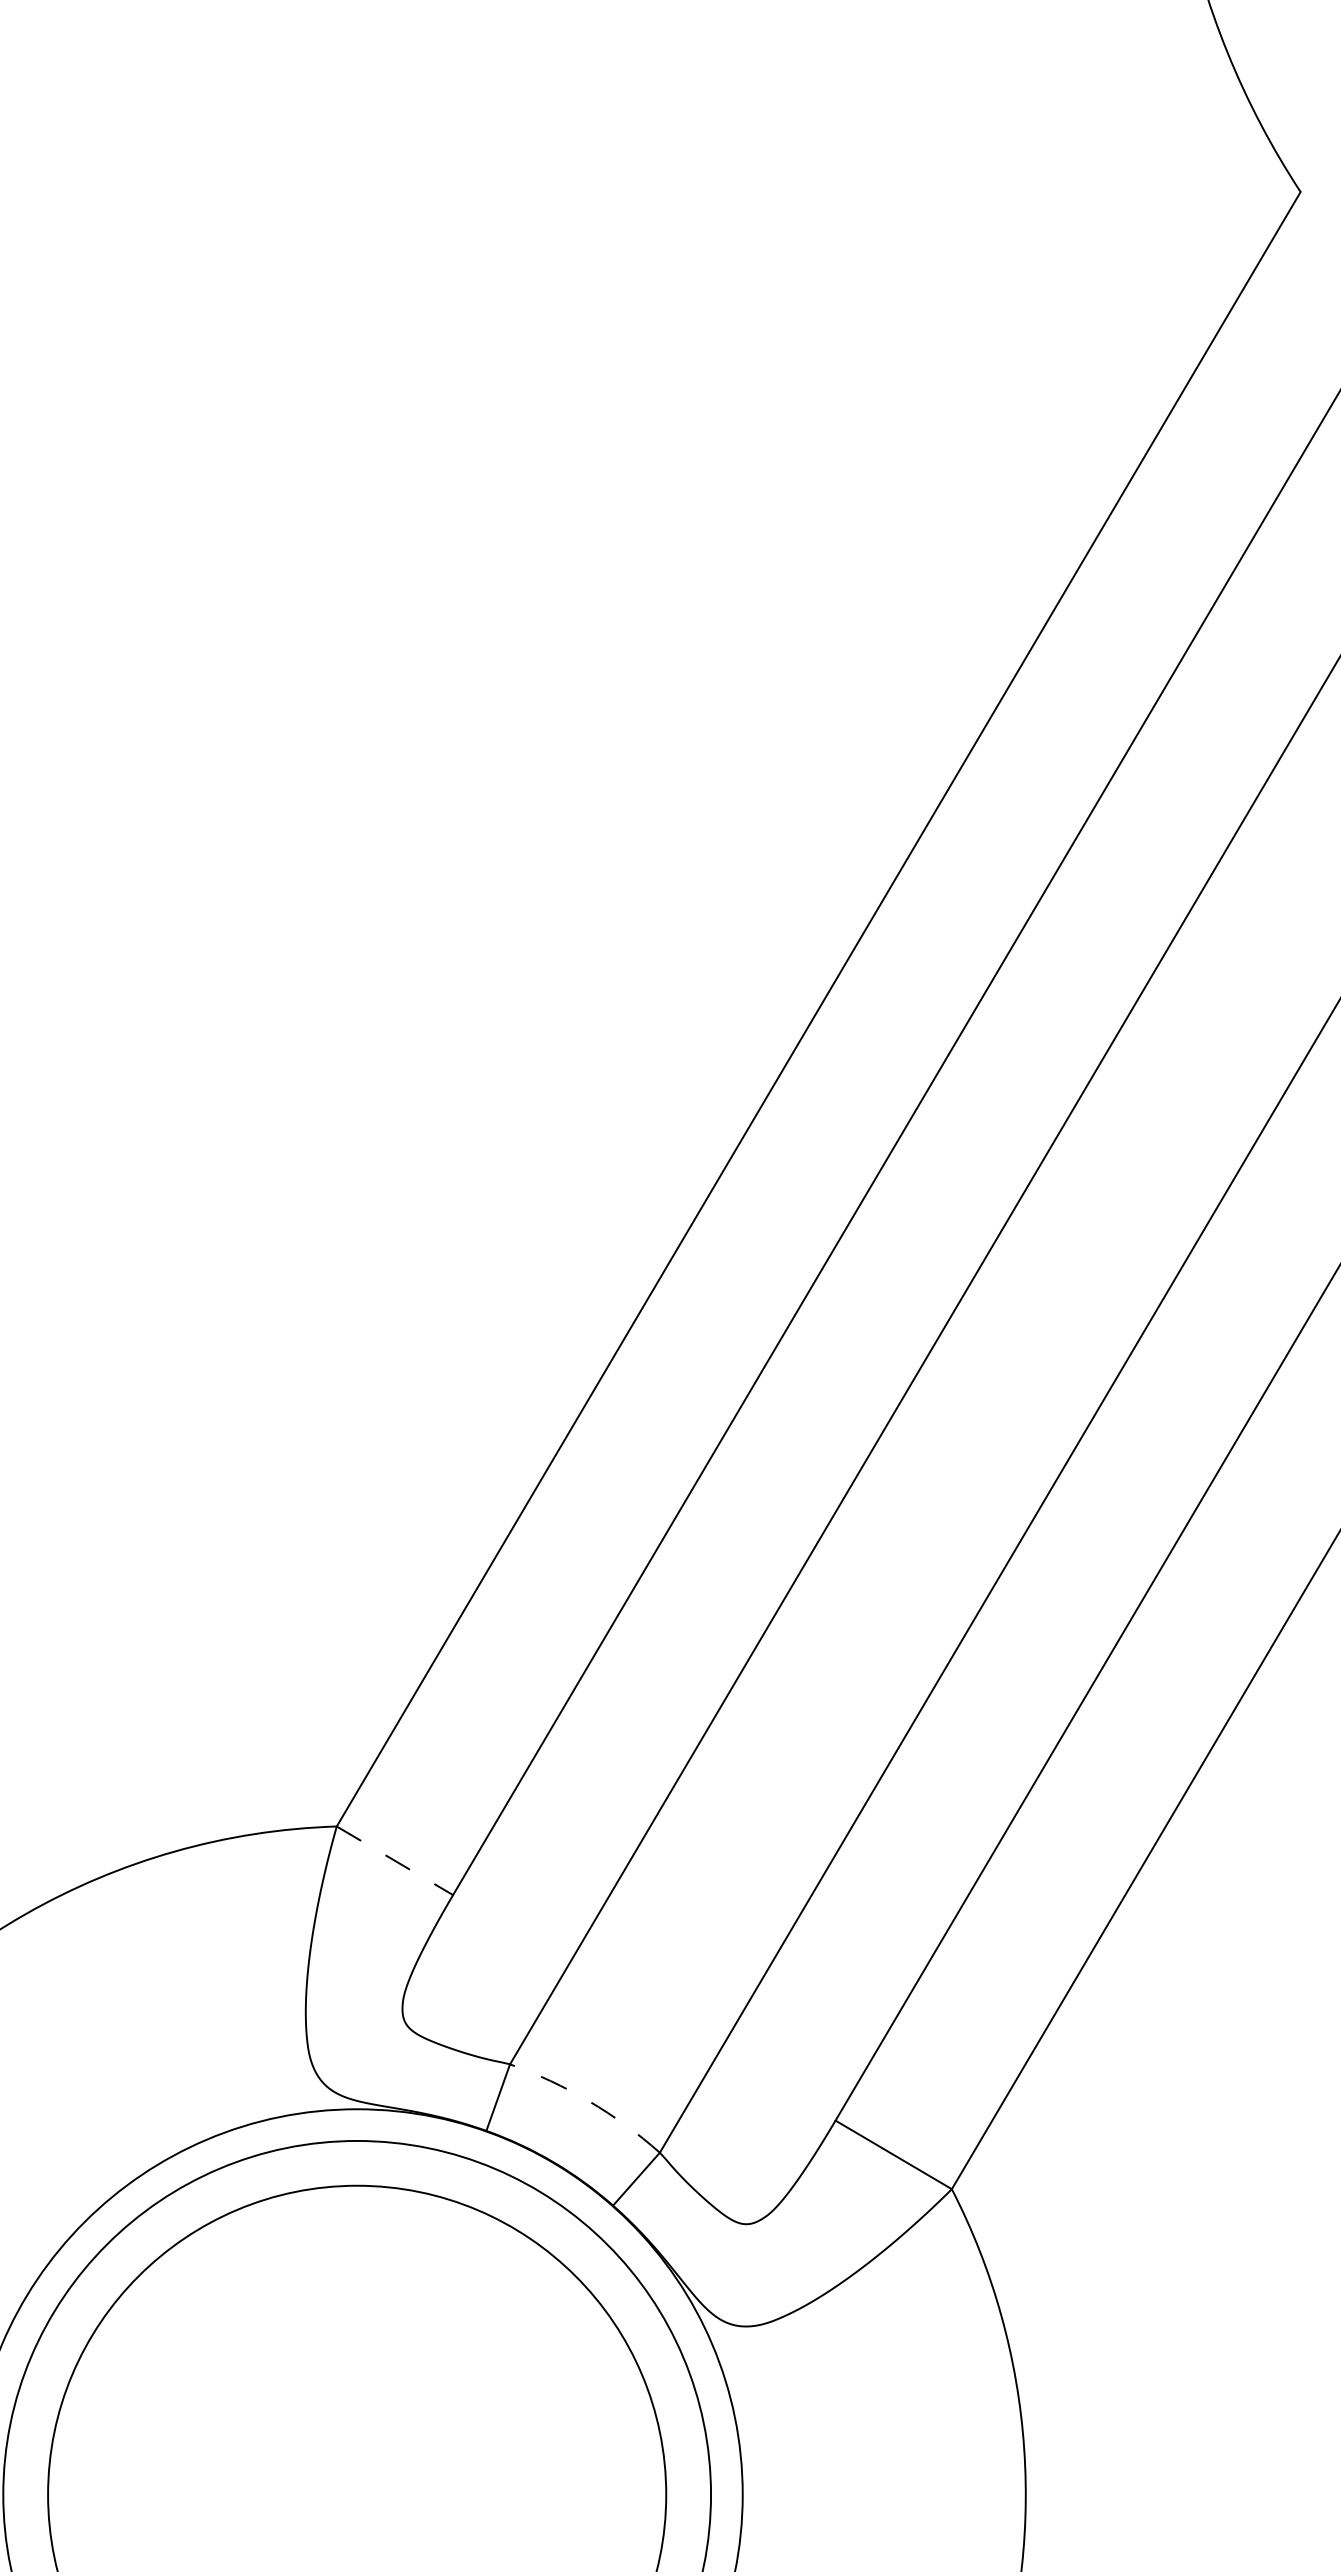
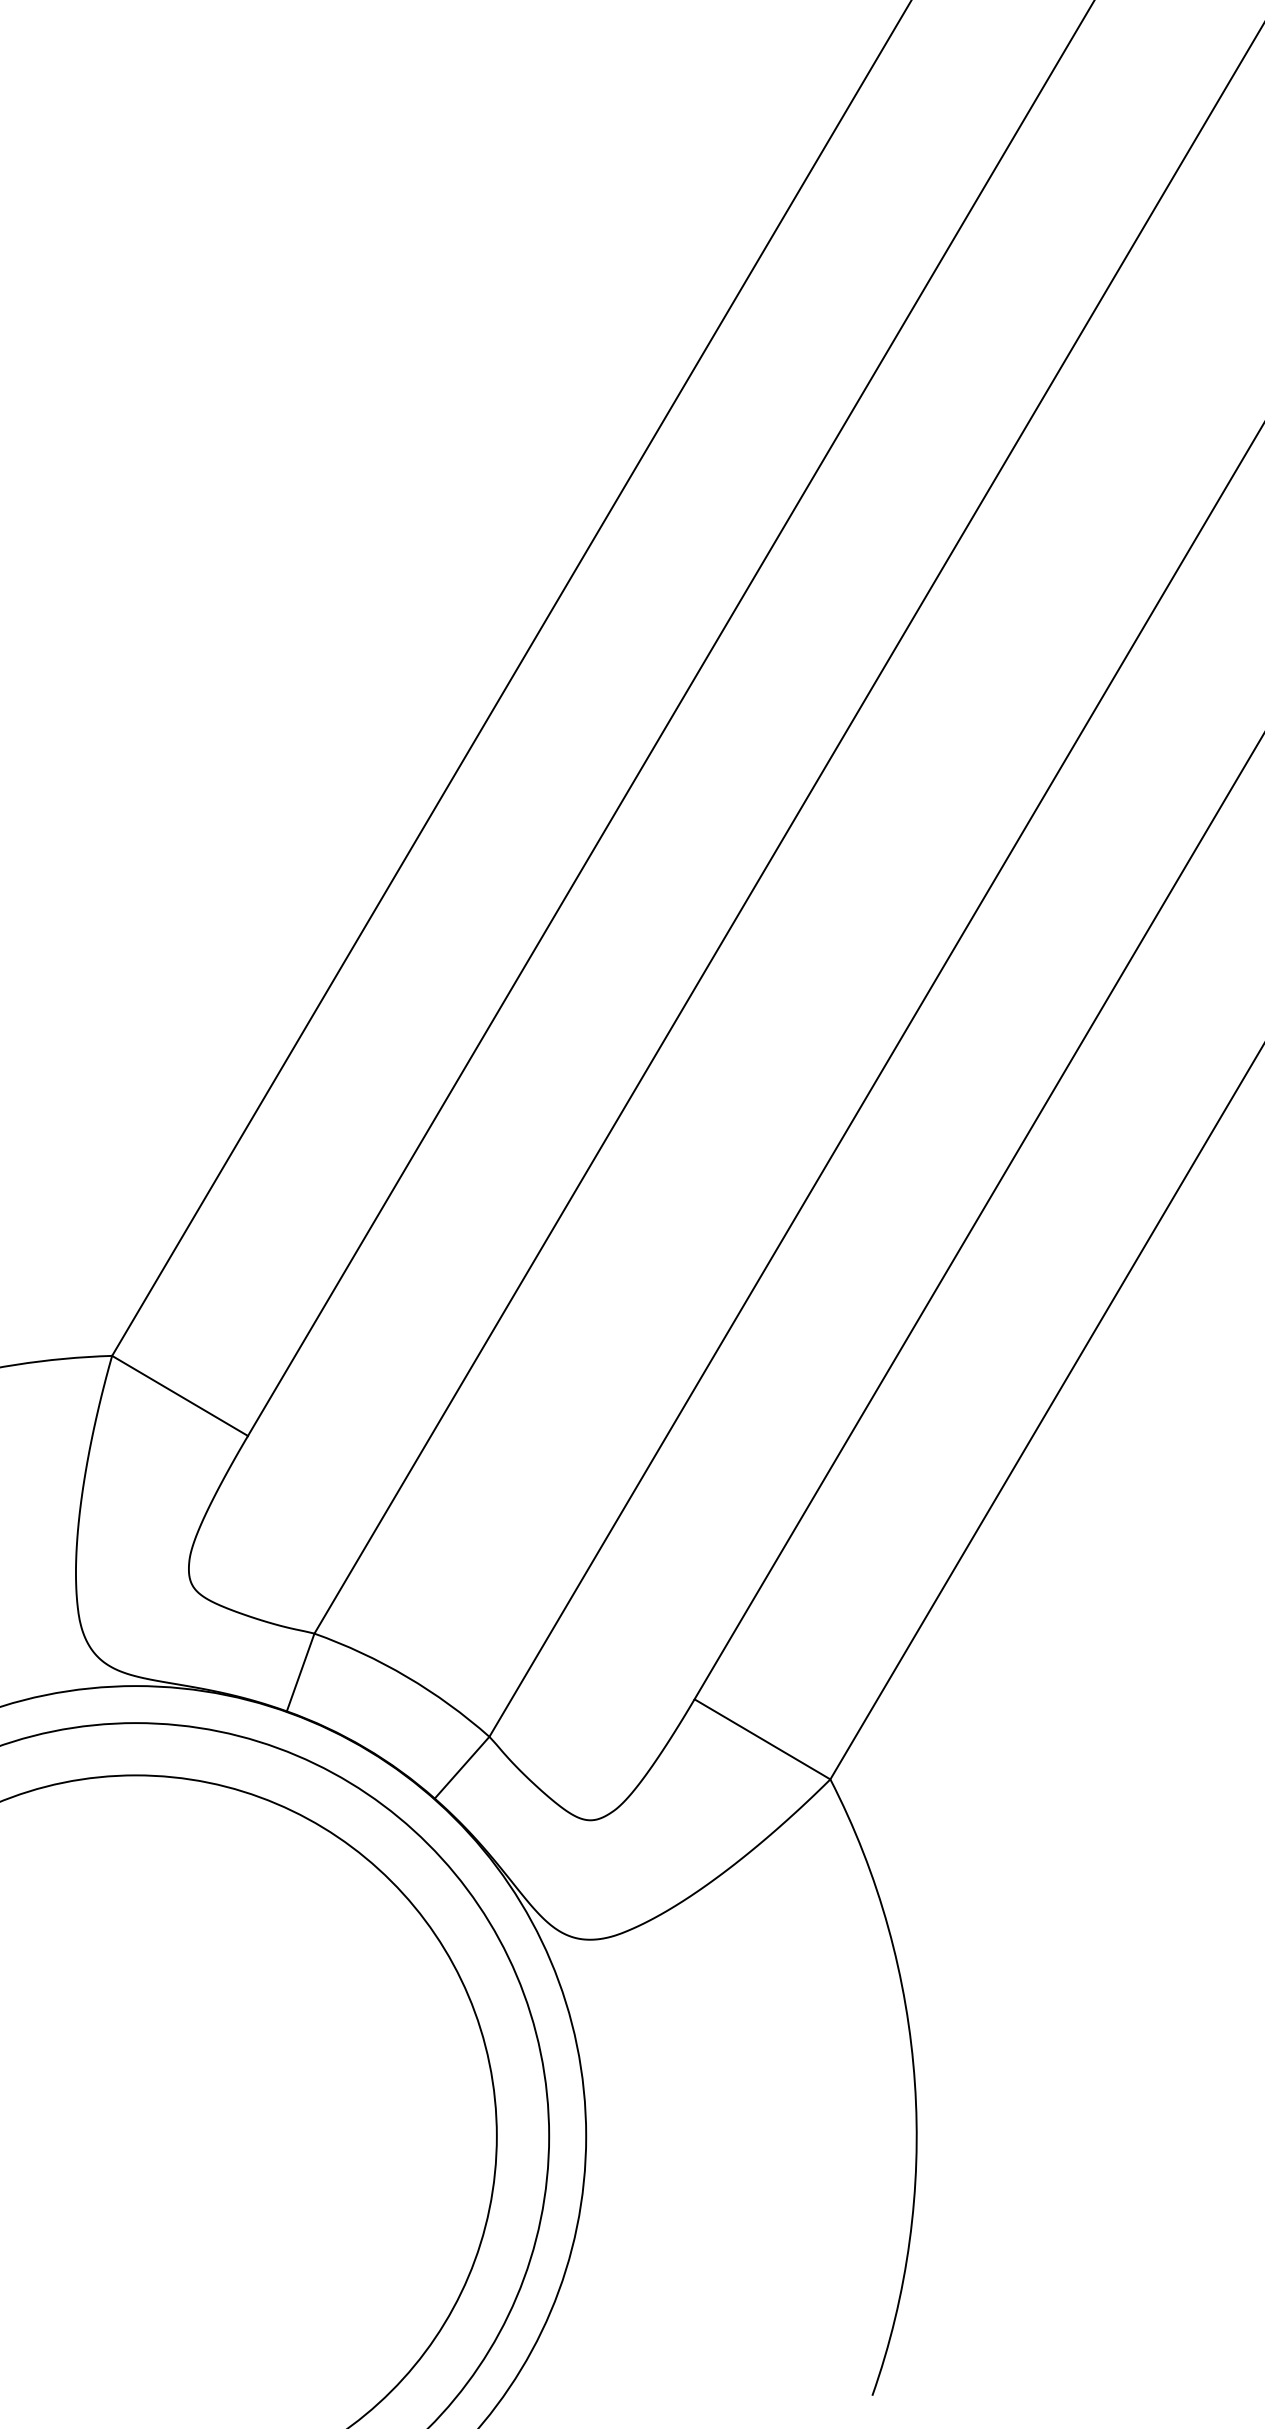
line: (394, 1860) -> (179, 1395), dashed -> solid
arc: (589, 2101) -> (407, 1677), dashed -> solid

